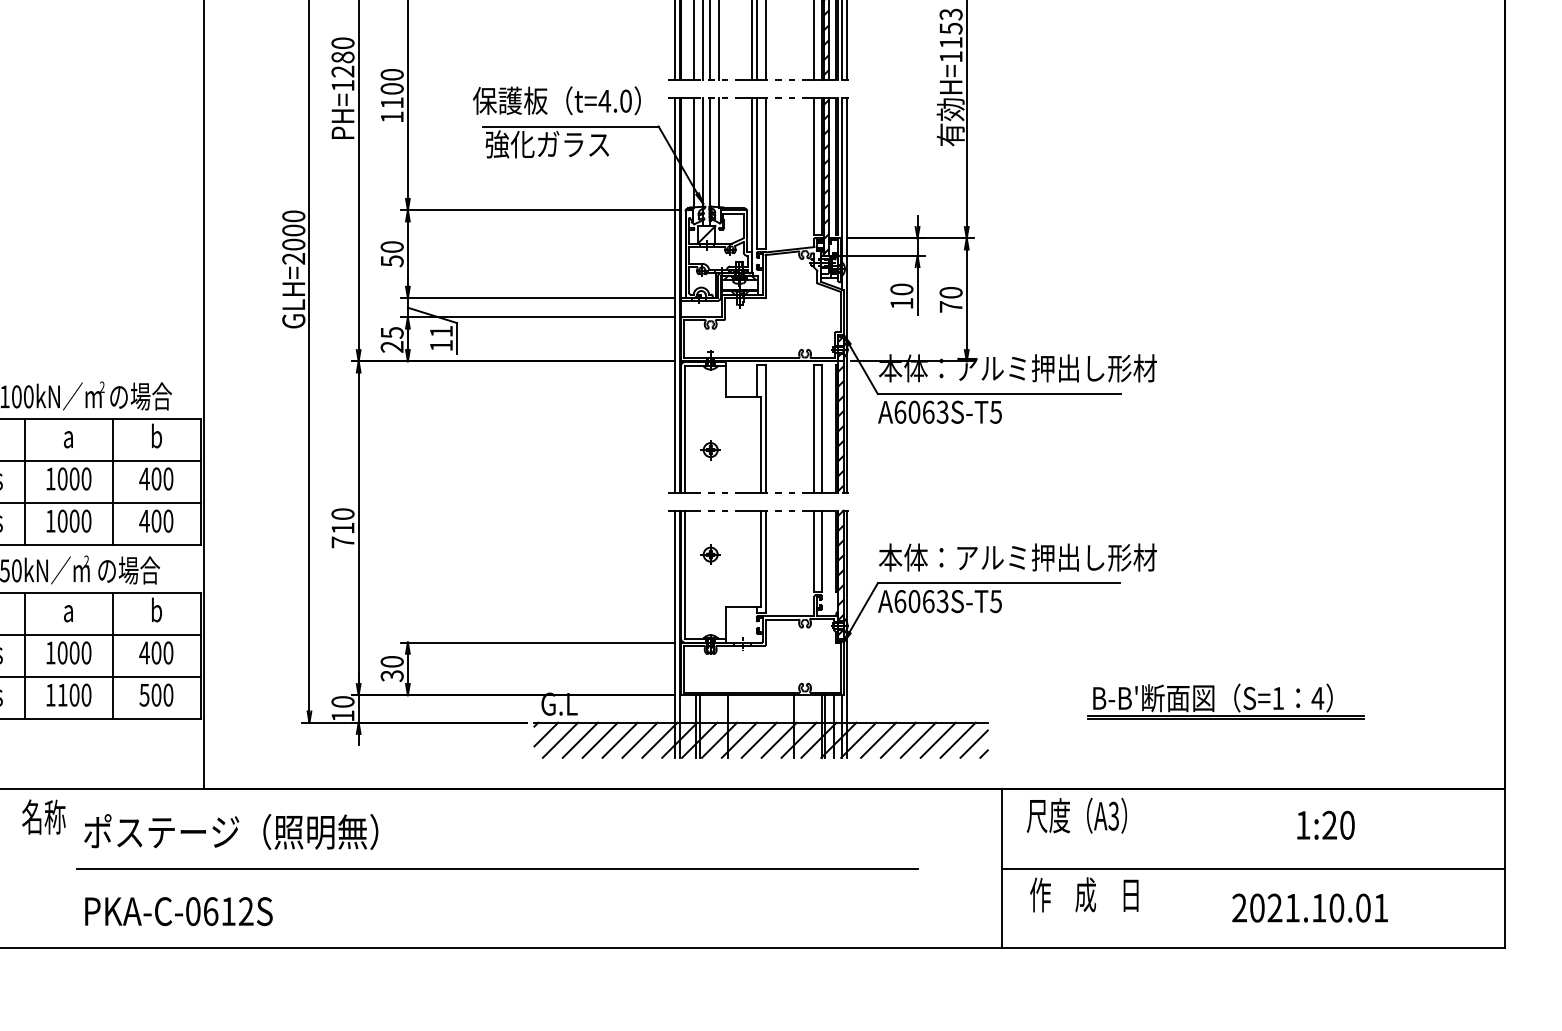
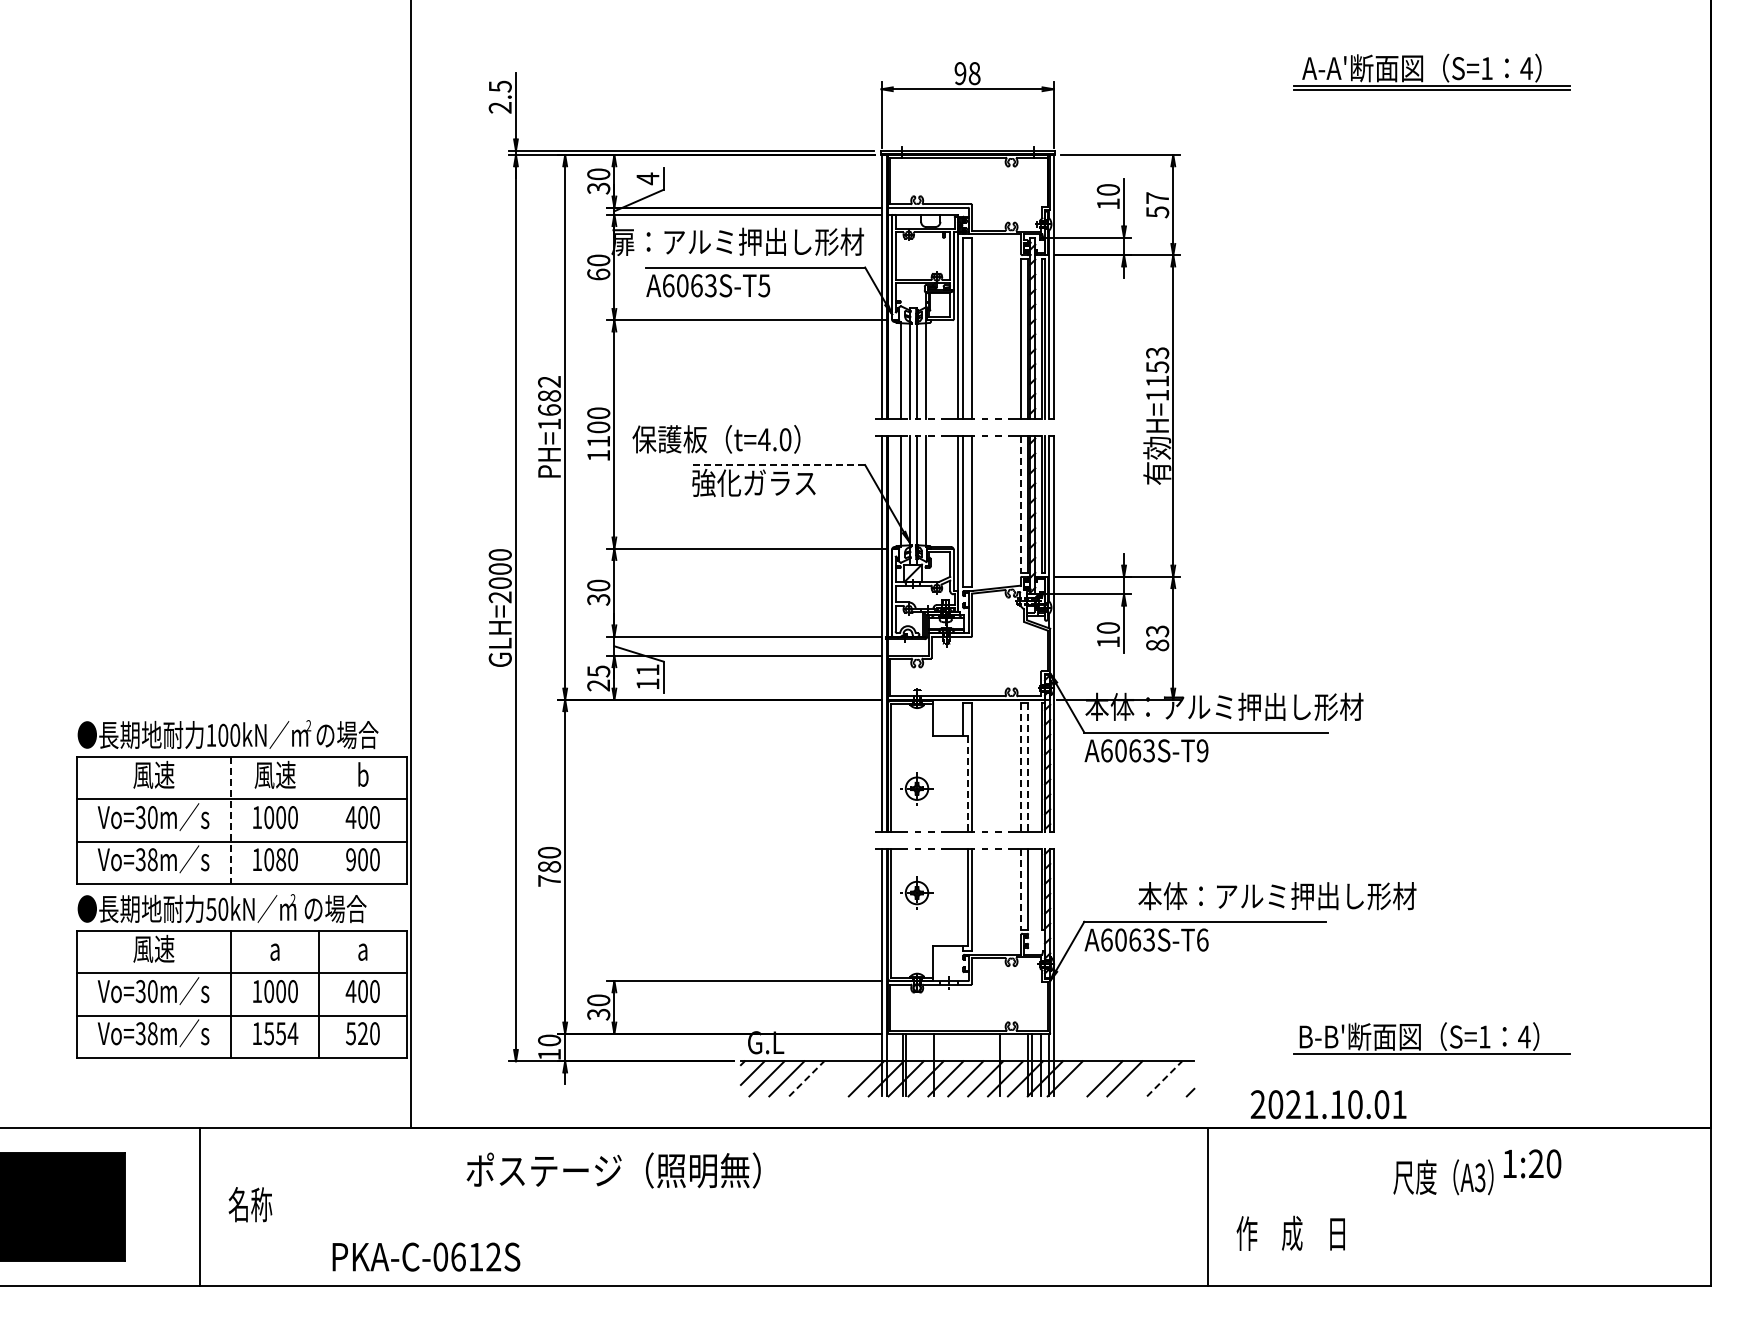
text: (342, 56) -> (549, 395), PH=1280 -> PH=1682
text: (556, 100) -> (716, 439), moved
line: (570, 126) -> (777, 465), solid -> dashed
line: (813, 165) -> (1020, 504), solid -> dashed
text: (391, 260) -> (598, 599), 50 -> 30
text: (950, 299) -> (1157, 638), 70 -> 83
text: (995, 411) -> (1202, 750), A6063S-T5 -> A6063S-T9
line: (813, 429) -> (1020, 768), solid -> dashed
line: (821, 429) -> (1028, 768), solid -> dashed
text: (67, 435) -> (274, 774), a -> 風速
line: (760, 444) -> (967, 783), solid -> dashed
part: (710, 449) -> (917, 788), size x1.6
line: (24, 481) -> (231, 820), solid -> dashed
line: (112, 481) -> (319, 820), removed
text: (74, 520) -> (281, 859), 1000 -> 1080
text: (143, 520) -> (350, 859), 400 -> 900
text: (342, 527) -> (549, 866), 710 -> 780
line: (813, 551) -> (1020, 890), solid -> dashed
part: (710, 554) -> (917, 893), size x1.6
text: (1017, 557) -> (1277, 896), moved
text: (995, 600) -> (1202, 939), A6063S-T5 -> A6063S-T6
text: (156, 609) -> (363, 948), b -> a
text: (74, 694) -> (281, 1033), 1100 -> 1554
text: (155, 694) -> (362, 1033), 500 -> 520
line: (1225, 718) -> (1432, 1057), removed
line: (599, 739) -> (806, 1078), solid -> dashed
line: (619, 739) -> (826, 1078), removed
line: (639, 739) -> (846, 1078), removed
line: (877, 739) -> (1084, 1078), removed
line: (937, 739) -> (1144, 1078), removed
line: (957, 739) -> (1164, 1078), solid -> dashed
line: (973, 743) -> (1180, 1082), removed
text: (1076, 815) -> (1443, 1177), moved
text: (43, 816) -> (250, 1204), moved
text: (230, 831) -> (613, 1170), moved
line: (497, 868) -> (704, 1207), removed
line: (1252, 868) -> (1459, 1207), removed
text: (1309, 907) -> (1328, 1104), moved
text: (178, 910) -> (426, 1256), moved

